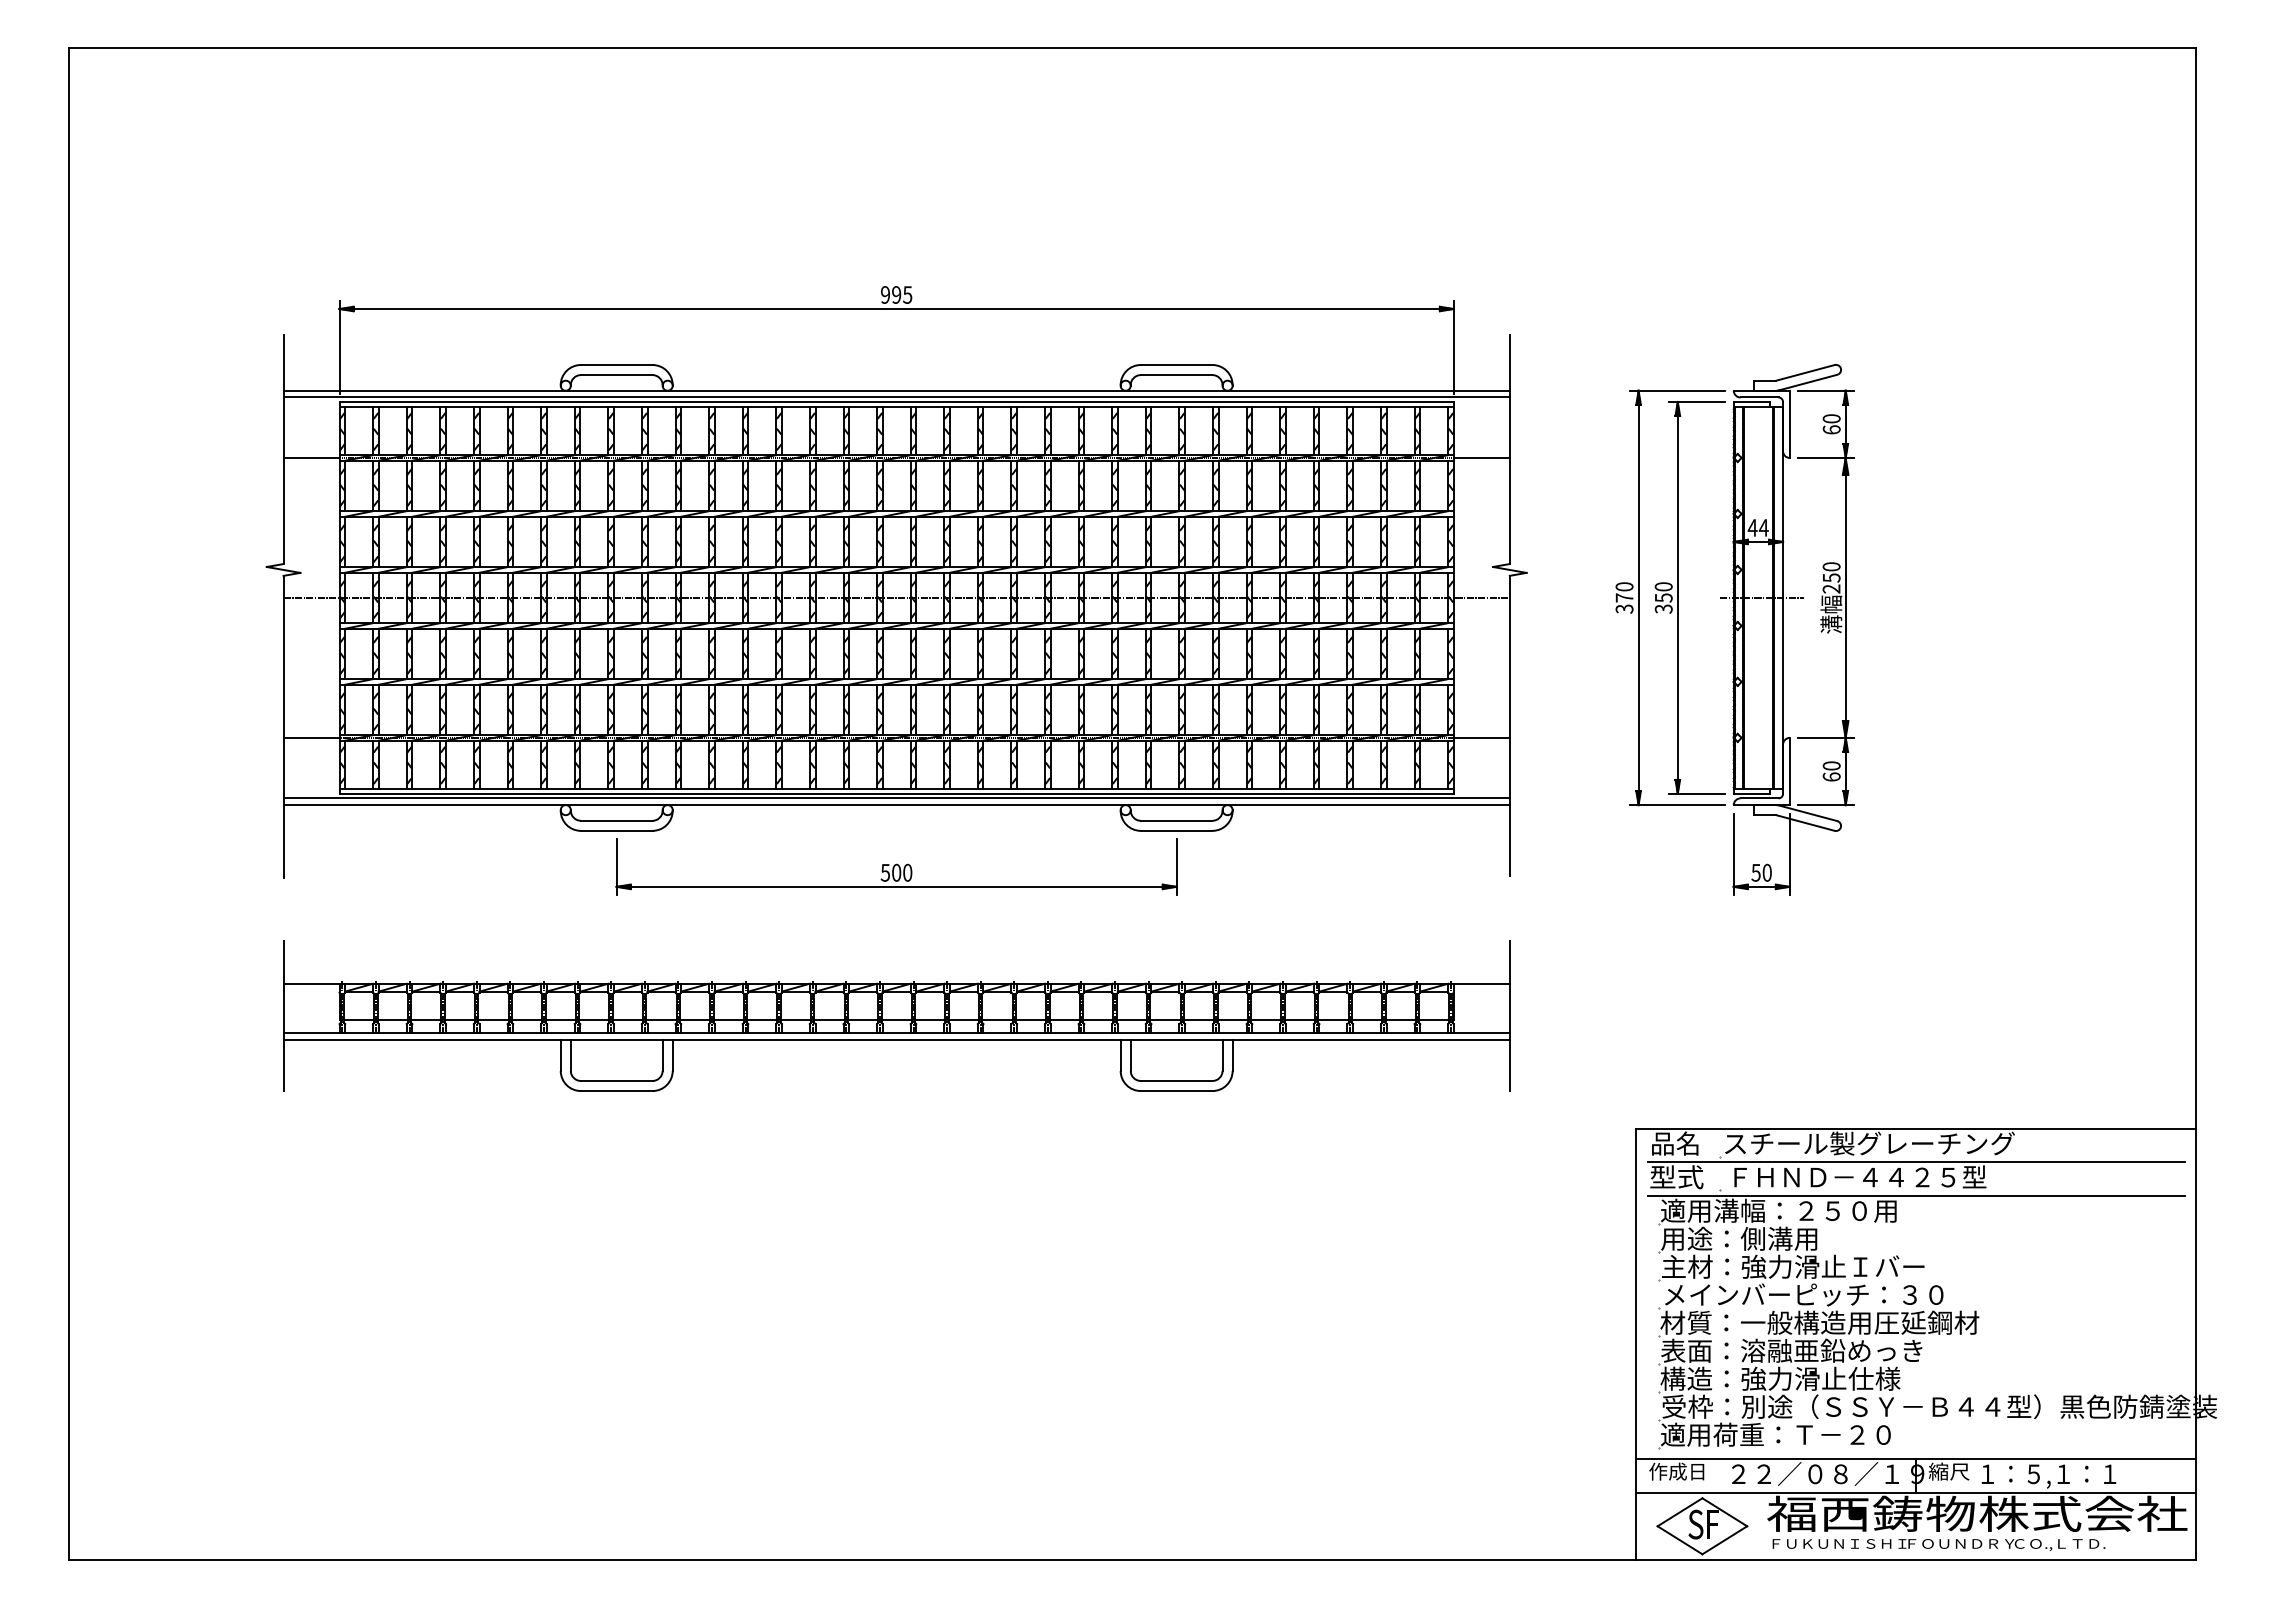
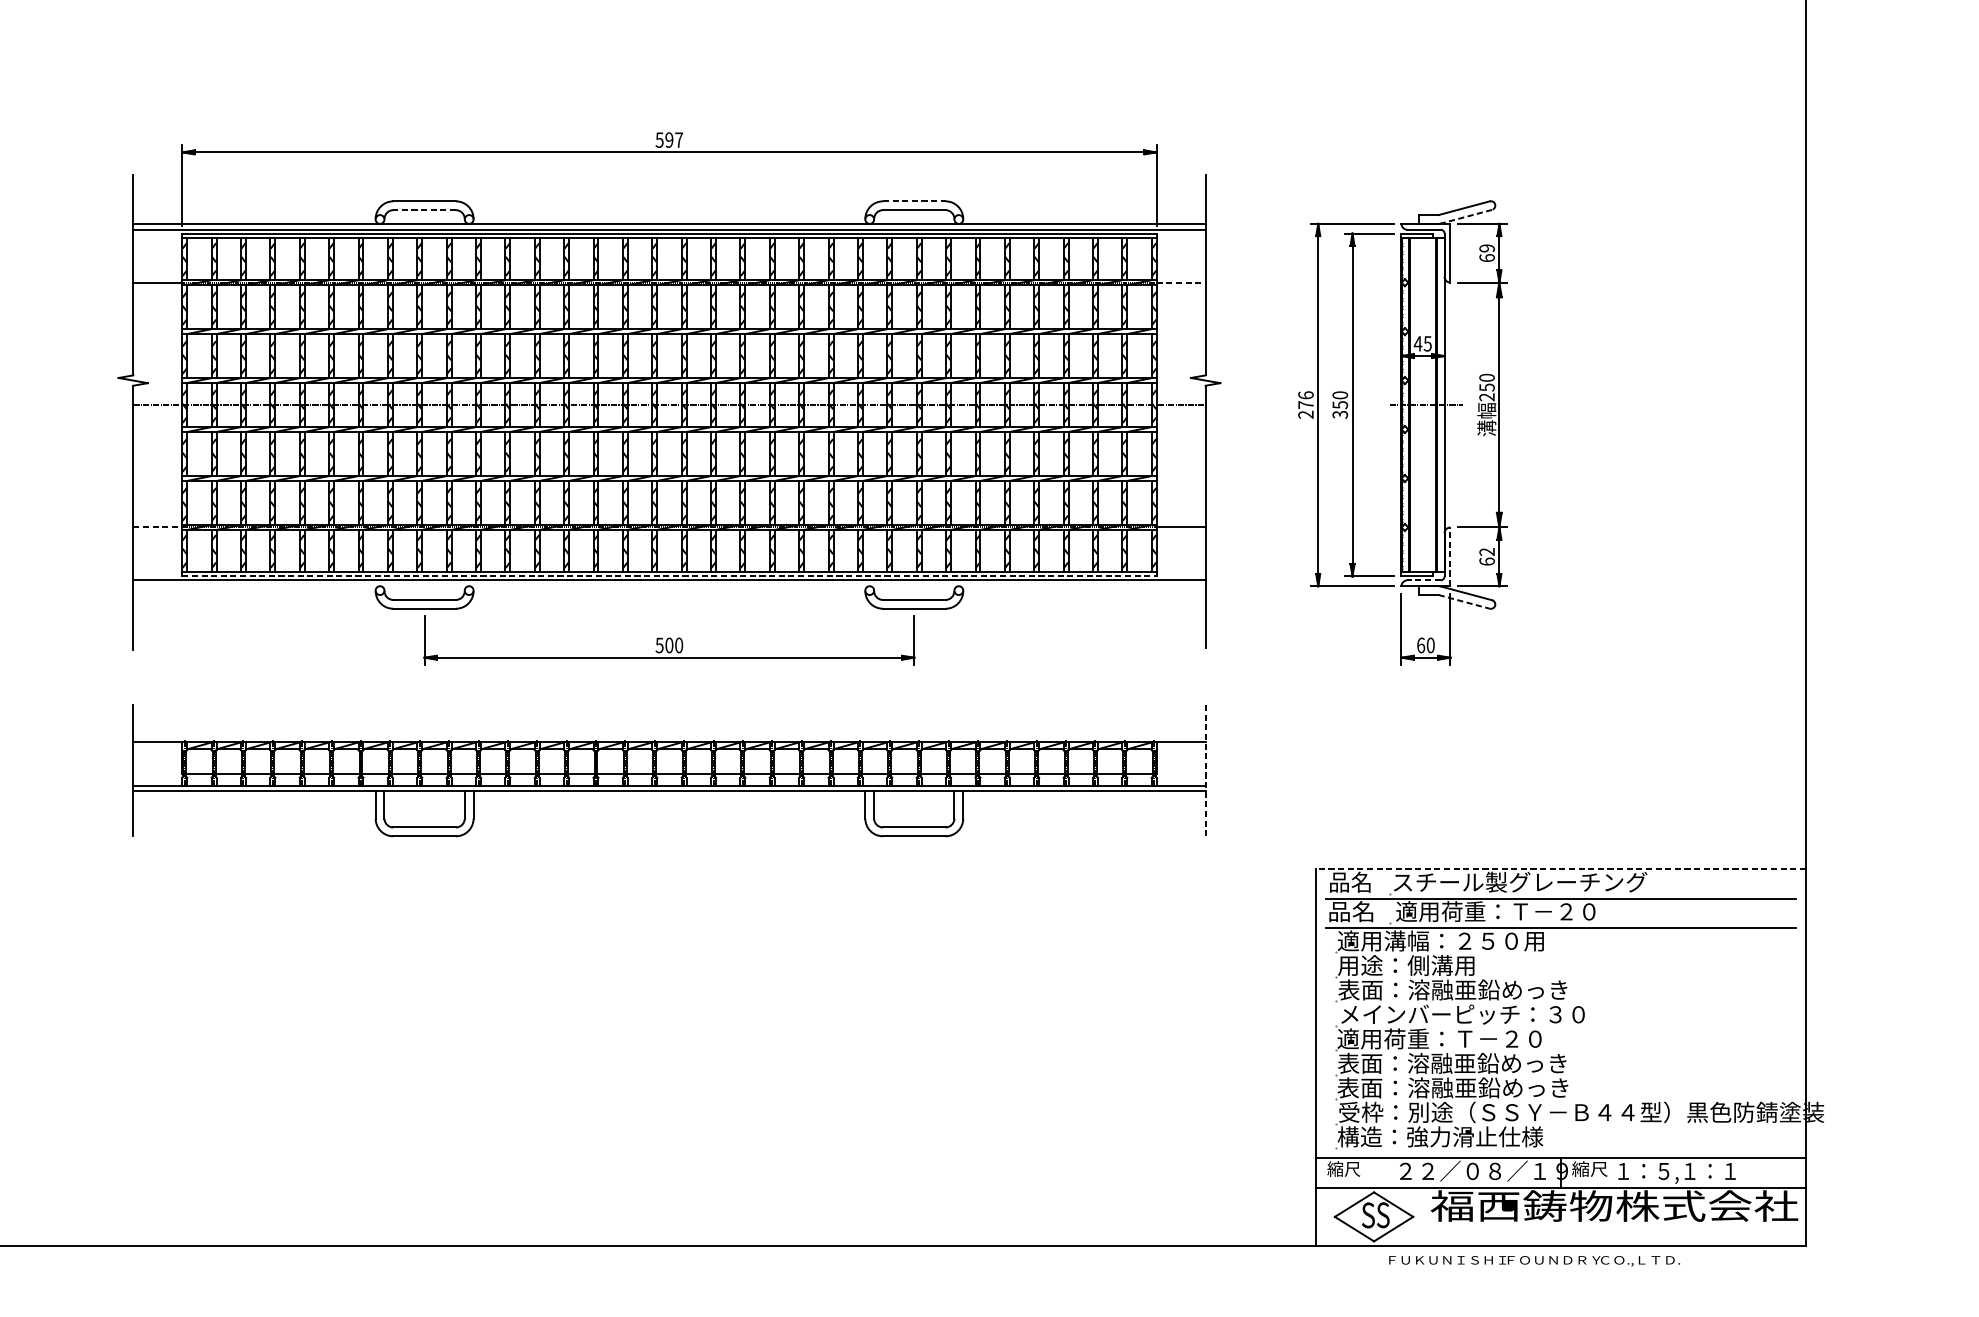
text: (896, 294) -> (669, 139), 995 -> 597
line: (1176, 365) -> (914, 201), solid -> dashed
line: (616, 375) -> (424, 210), solid -> dashed
line: (1807, 382) -> (1465, 216), solid -> dashed
text: (1831, 418) -> (1486, 248), 60 -> 69
line: (1481, 457) -> (1180, 282), solid -> dashed
text: (1763, 527) -> (1427, 343), 44 -> 45
text: (1624, 597) -> (1305, 404), 370 -> 276
line: (311, 737) -> (157, 527), solid -> dashed
text: (1831, 765) -> (1486, 551), 60 -> 62
line: (1789, 771) -> (1450, 556), solid -> dashed
line: (897, 793) -> (670, 576), solid -> dashed
line: (1759, 798) -> (1423, 580), solid -> dashed
line: (896, 805) -> (669, 586), removed
line: (1806, 823) -> (1465, 602), solid -> dashed
text: (1755, 872) -> (1420, 645), 50 -> 60
line: (1509, 1015) -> (1205, 770), solid -> dashed
line: (1916, 1128) -> (1561, 869), solid -> dashed
text: (1676, 1177) -> (1351, 911), 型式 -> 品名
text: (1856, 1177) -> (1508, 911), ＦＨＮＤ－４４２５型 -> 適用荷重：Ｔ－２０
text: (1792, 1266) -> (1452, 989), 主材：強力滑止Ｉバー -> 表面：溶融亜鉛めっき
text: (1819, 1322) -> (1476, 1038), 材質：一般構造用圧延鋼材 -> 適用荷重：Ｔ－２０
text: (1792, 1378) -> (1452, 1087), 構造：強力滑止仕様 -> 表面：溶融亜鉛めっき
text: (1778, 1434) -> (1440, 1136), 適用荷重：Ｔ－２０ -> 構造：強力滑止仕様
text: (1676, 1471) -> (1351, 1168), 作成日 -> 縮尺
text: (1712, 1524) -> (1382, 1215), F -> S
text: (1938, 1544) -> (1534, 1260), moved

